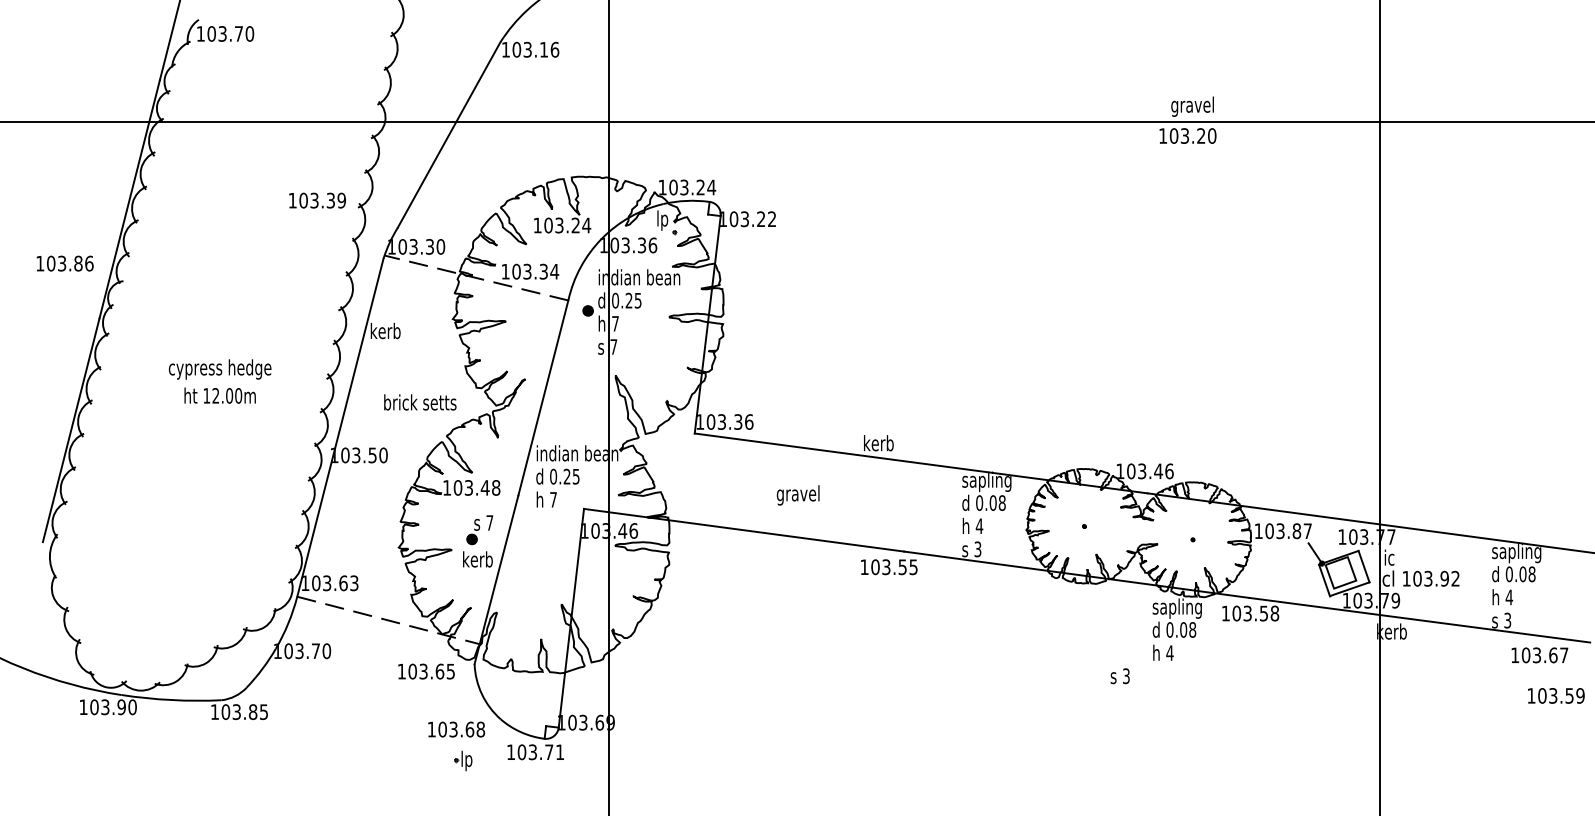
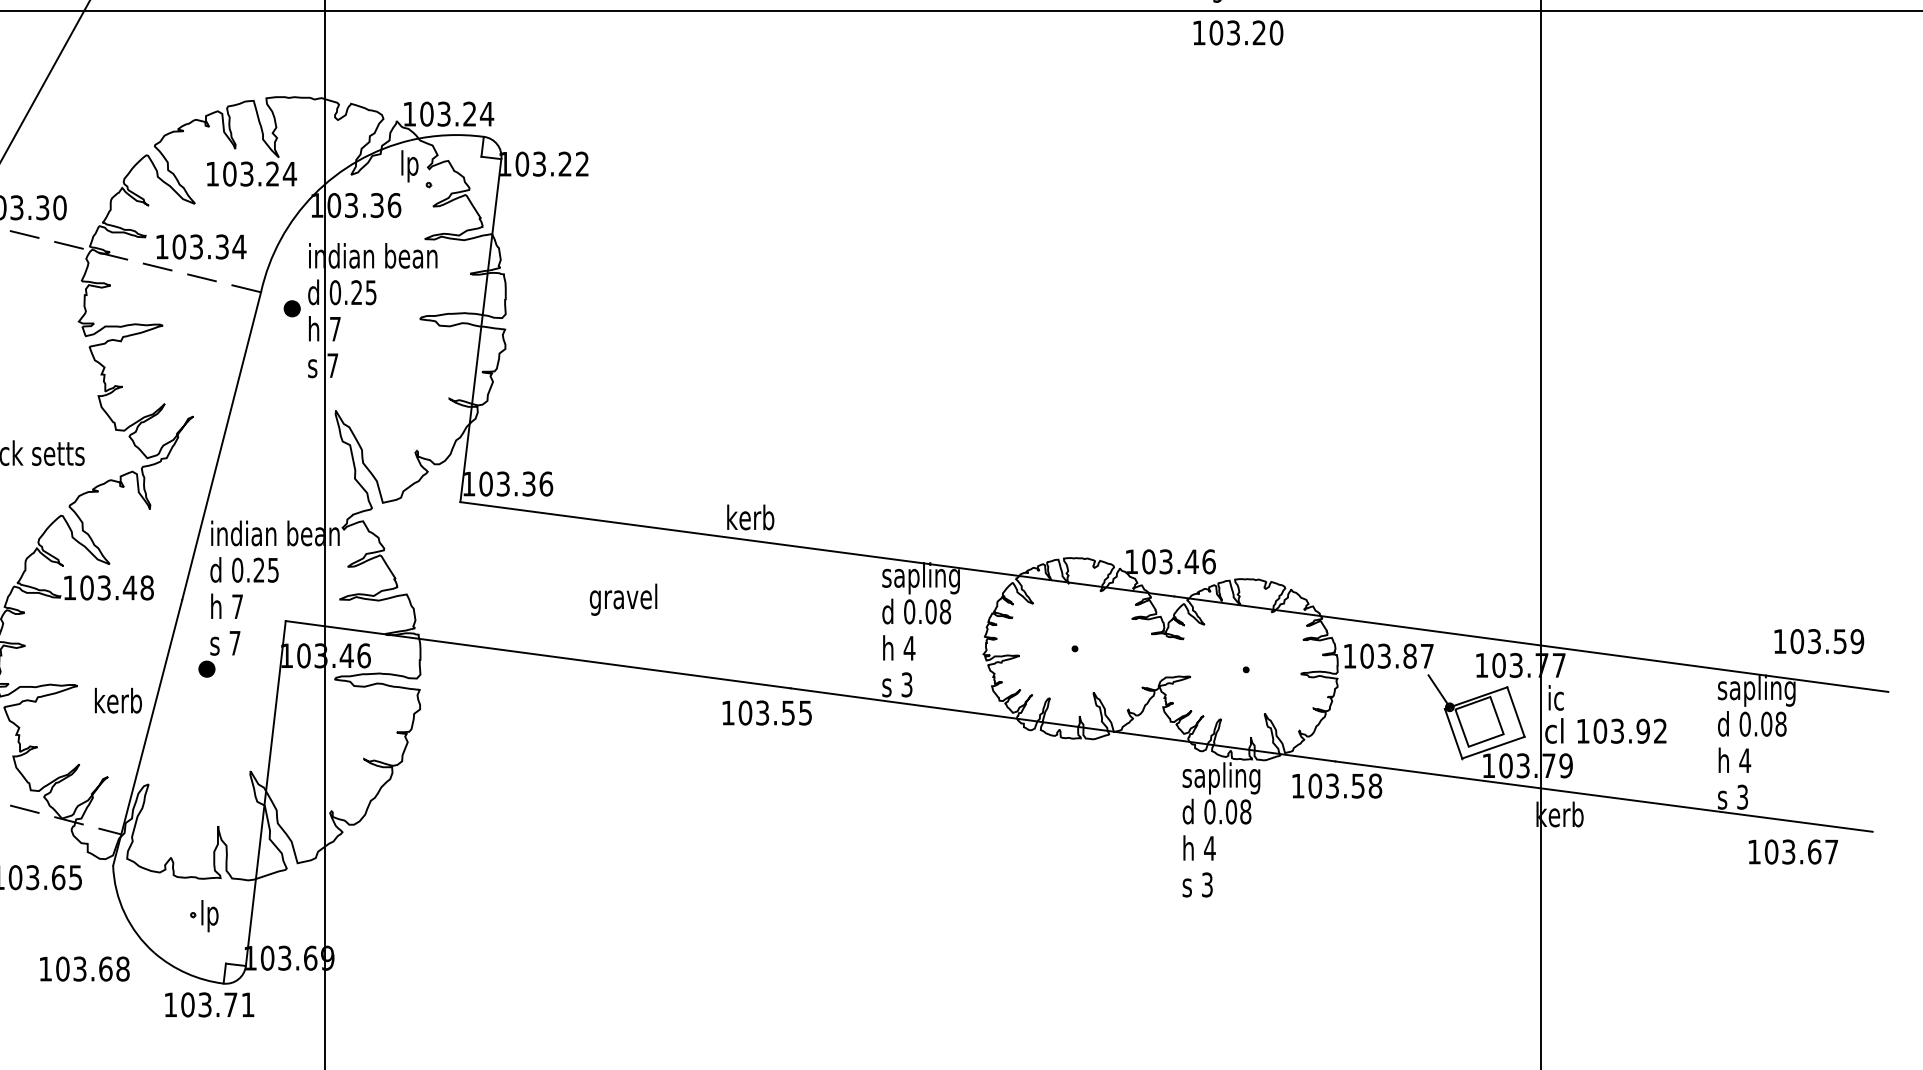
part: (479, 530) -> (218, 655), moved
text: (1119, 676) -> (1196, 885), moved
text: (1556, 695) -> (1819, 640), moved
part: (463, 760) -> (204, 915), moved

